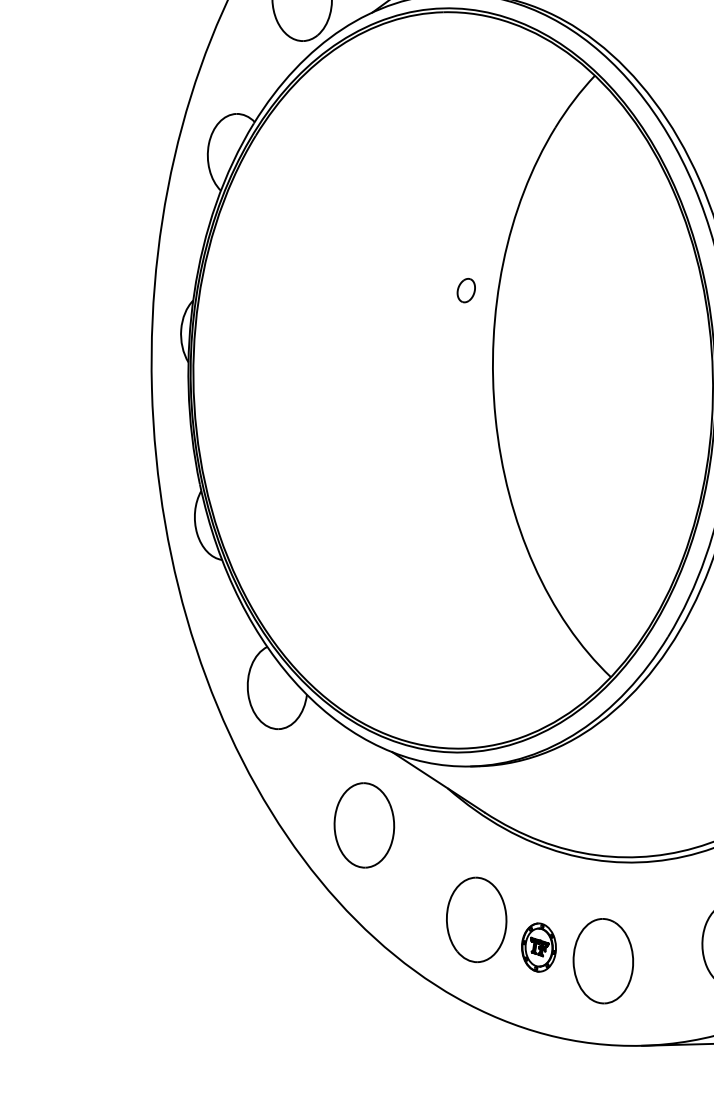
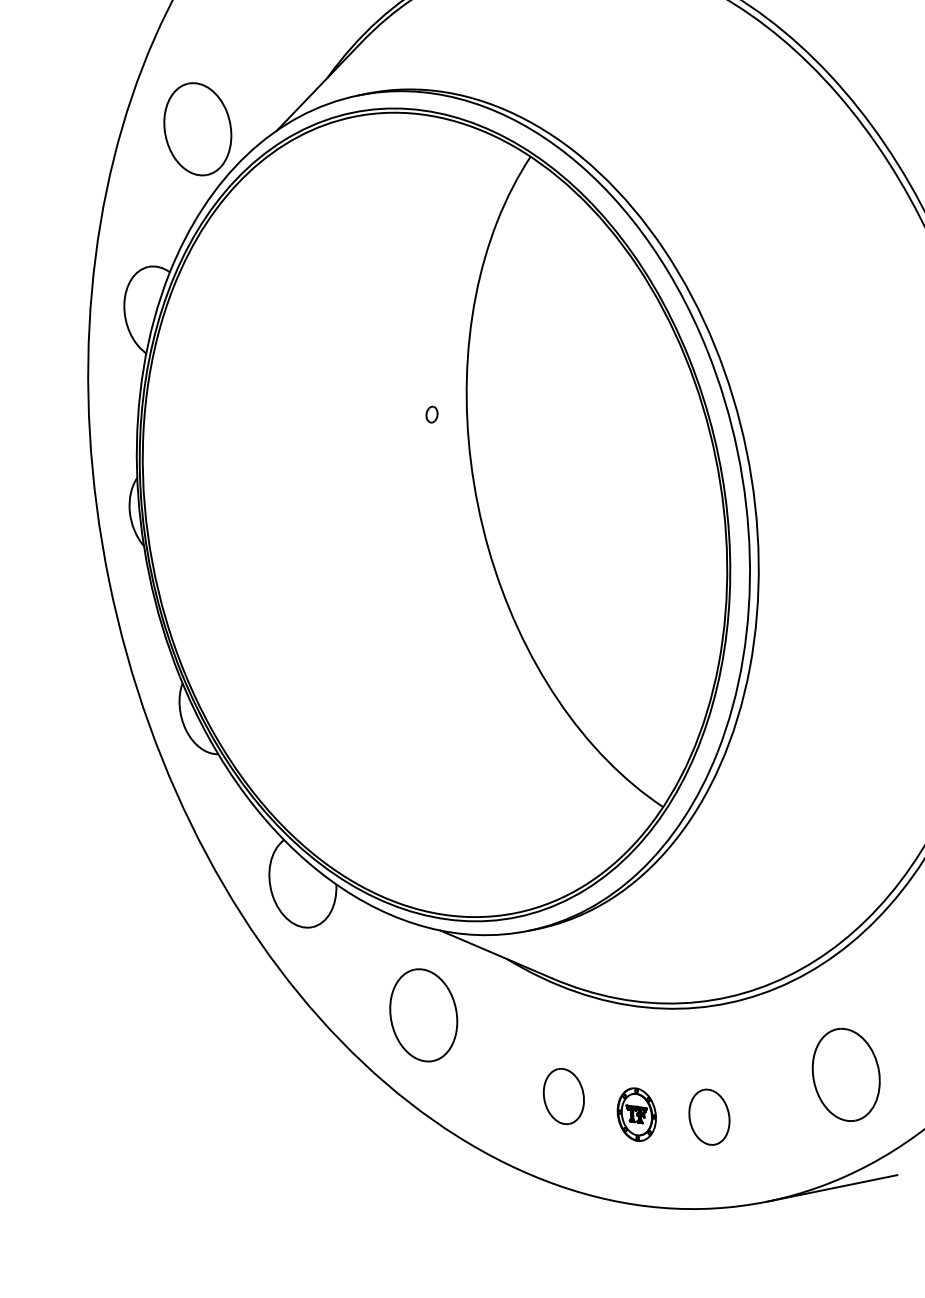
part: (465, 290) -> (431, 414), size x0.6
part: (476, 919) -> (563, 1096), size x0.6
part: (603, 961) -> (709, 1117), size x0.6

